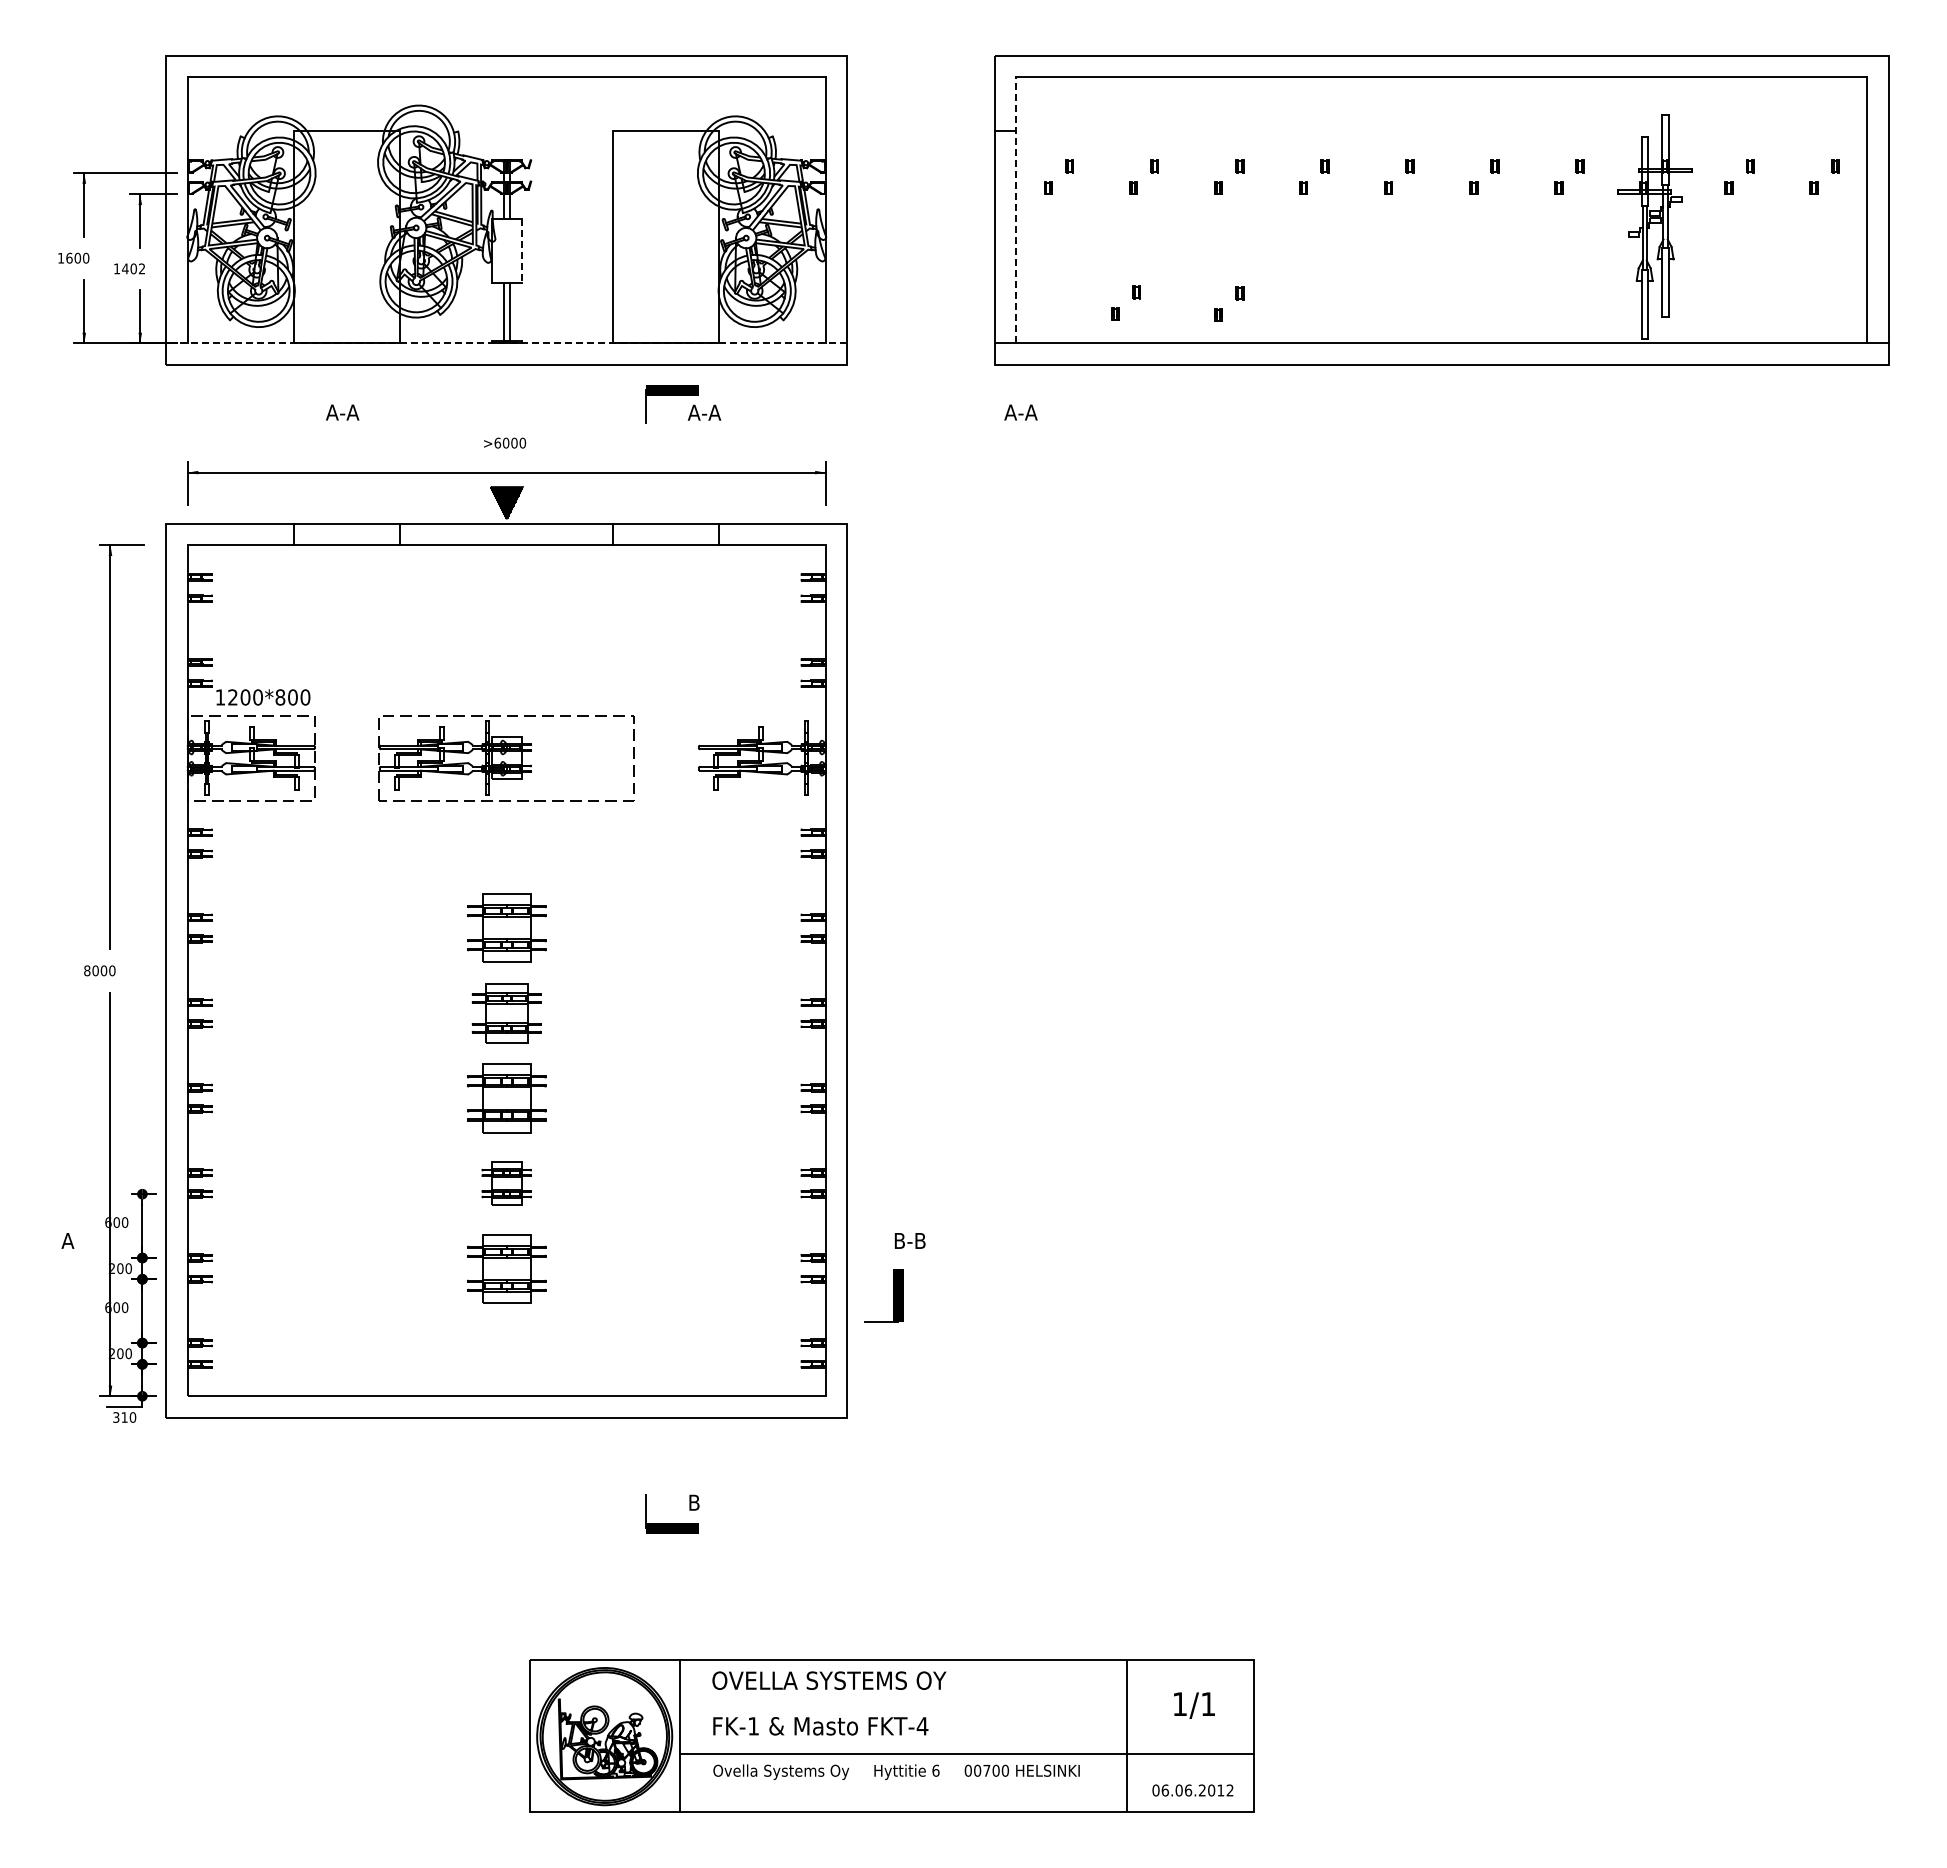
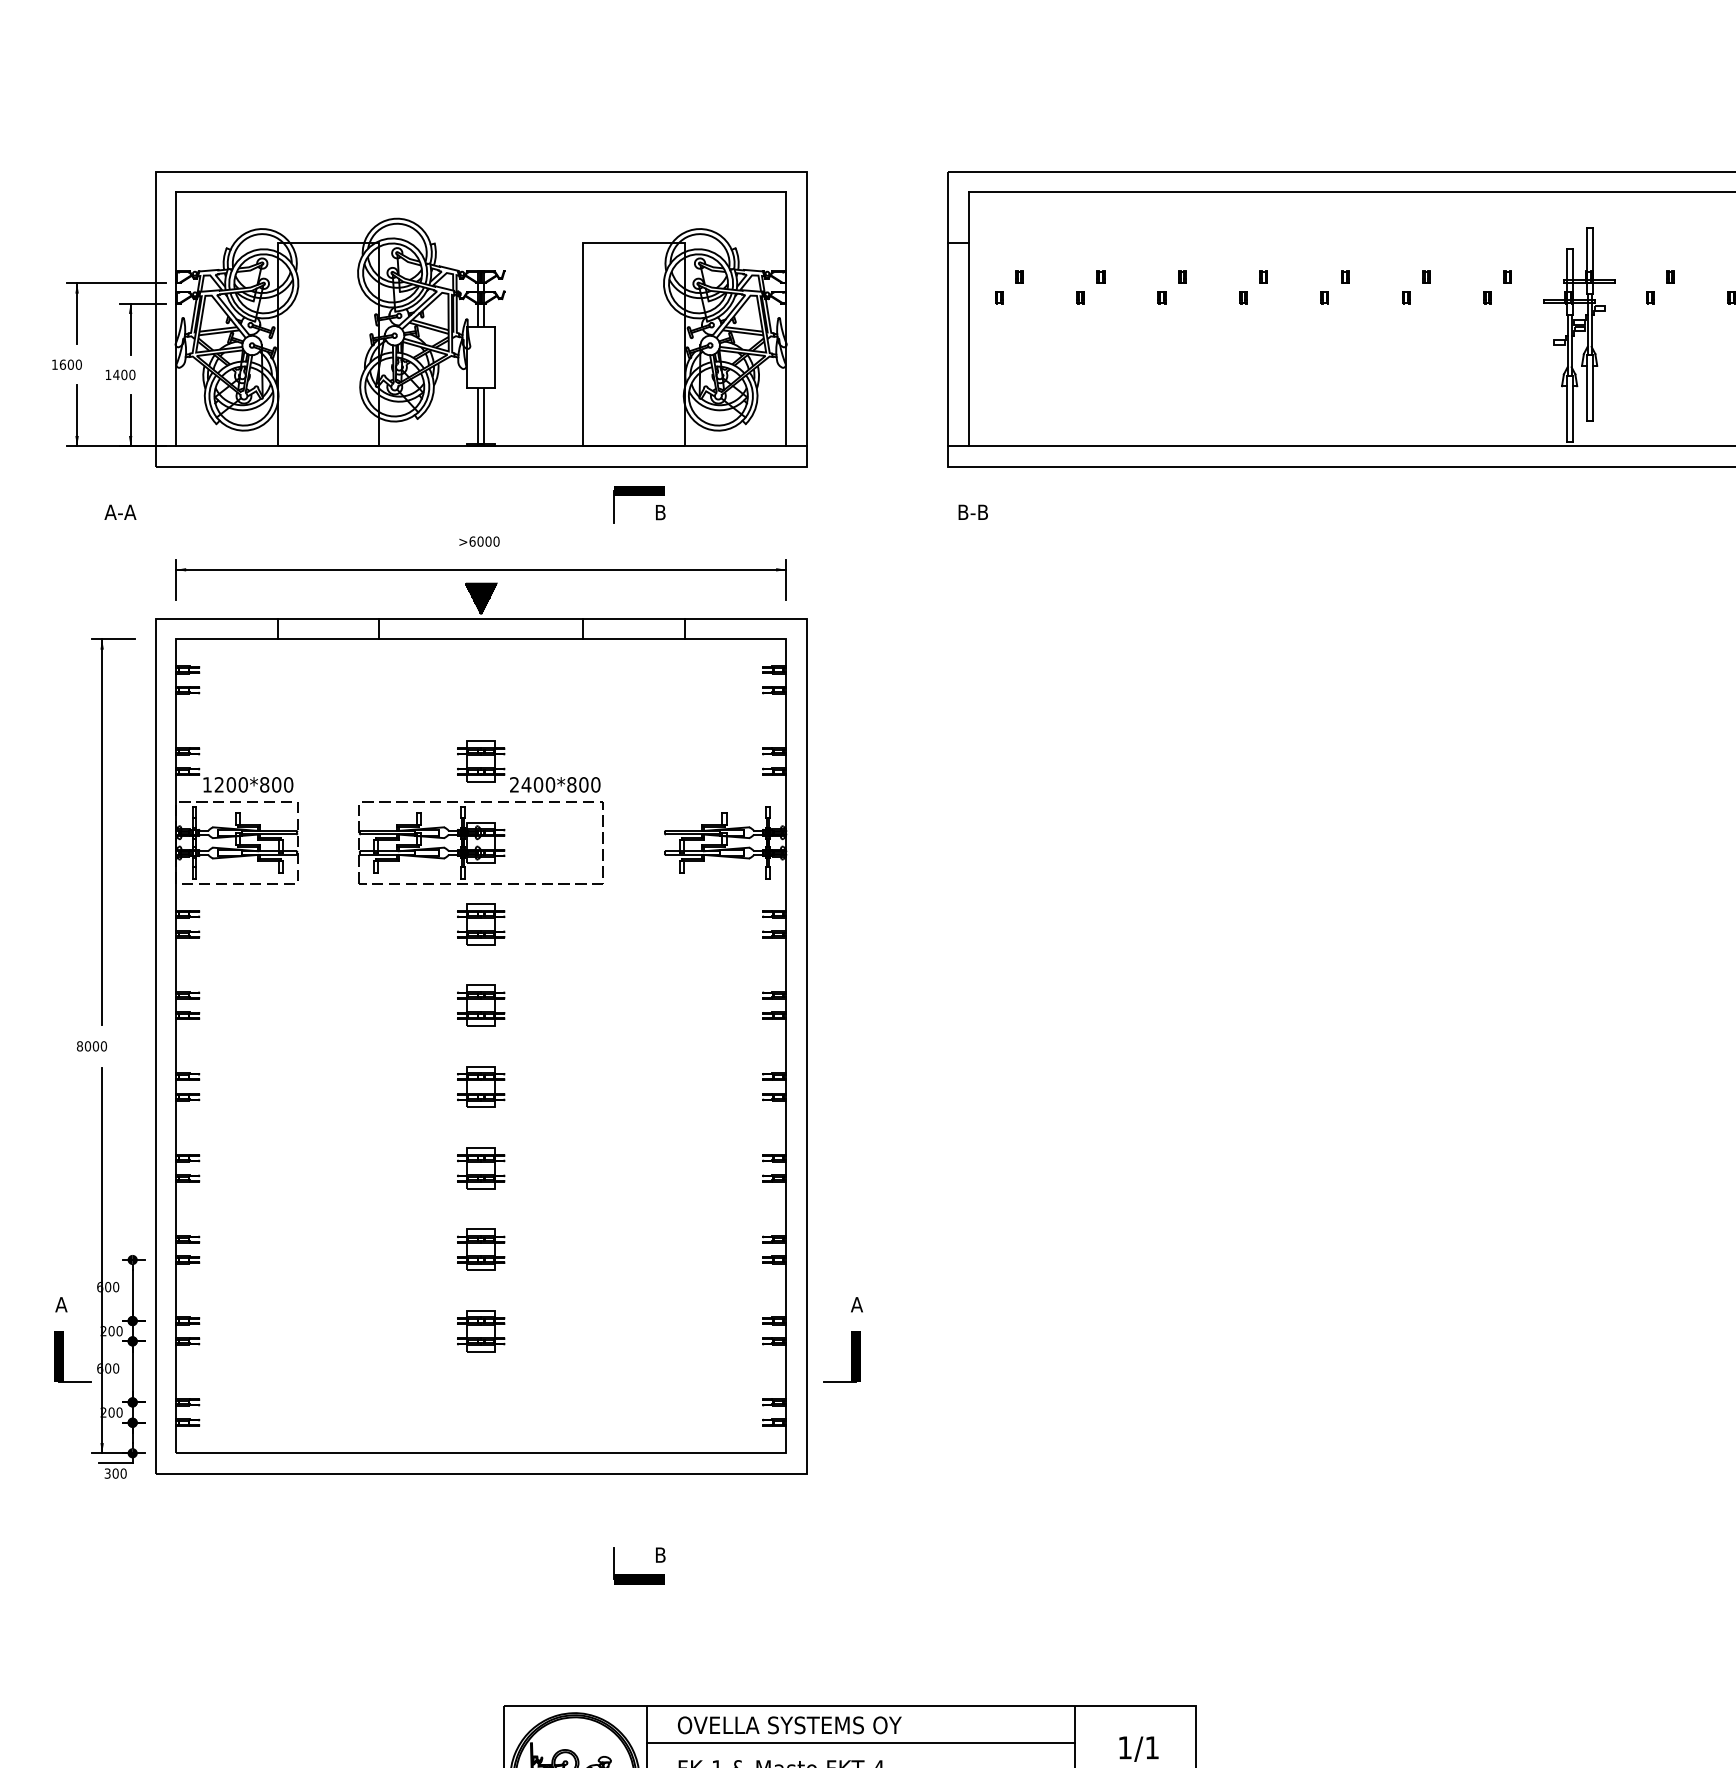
line: (1016, 210) -> (968, 319), dashed -> solid
line: (521, 250) -> (495, 357), dashed -> solid
text: (141, 268) -> (131, 374), 1402 -> 1400
part: (1235, 299) -> (1178, 404), removed
part: (1119, 307) -> (1067, 411), removed
line: (506, 343) -> (480, 446), dashed -> solid
text: (342, 412) -> (120, 512), moved
text: (704, 412) -> (670, 512), A-A -> B
text: (1020, 412) -> (972, 512), A-A -> B-B
part: (556, 689) -> (528, 777), added
part: (506, 842) -> (480, 923), added
part: (506, 928) -> (480, 1005), size x0.62
part: (506, 1013) -> (480, 1087), size x0.71
part: (506, 1098) -> (480, 1168), size x0.62
text: (909, 1240) -> (866, 1304), B-B -> A
part: (506, 1268) -> (480, 1331), size x0.62
part: (70, 1295) -> (63, 1356), added
text: (124, 1417) -> (115, 1473), 310 -> 300
line: (903, 1699) -> (860, 1743), added

